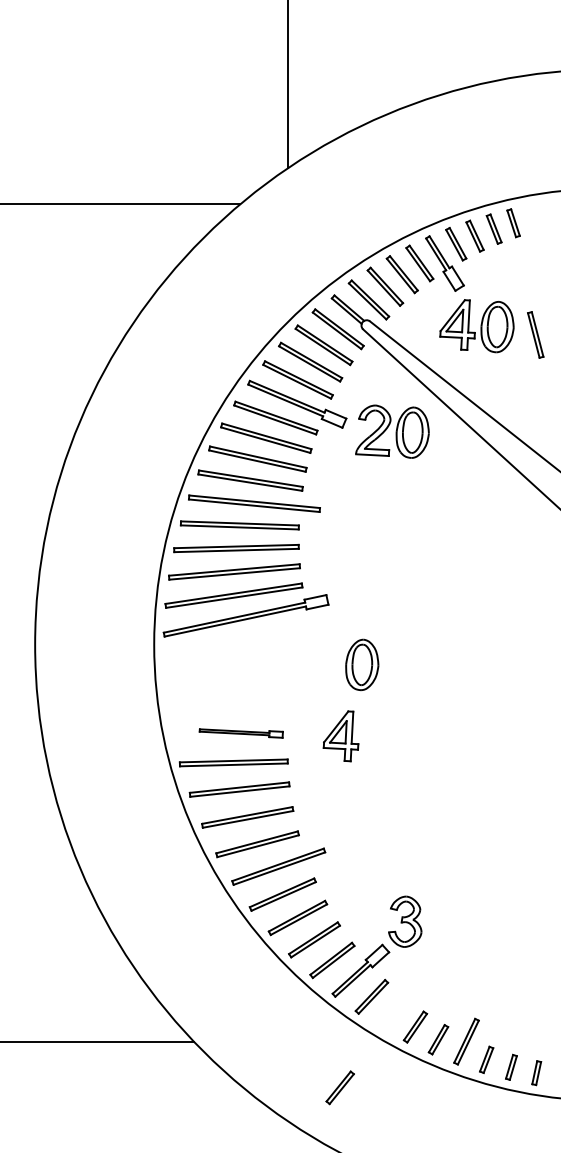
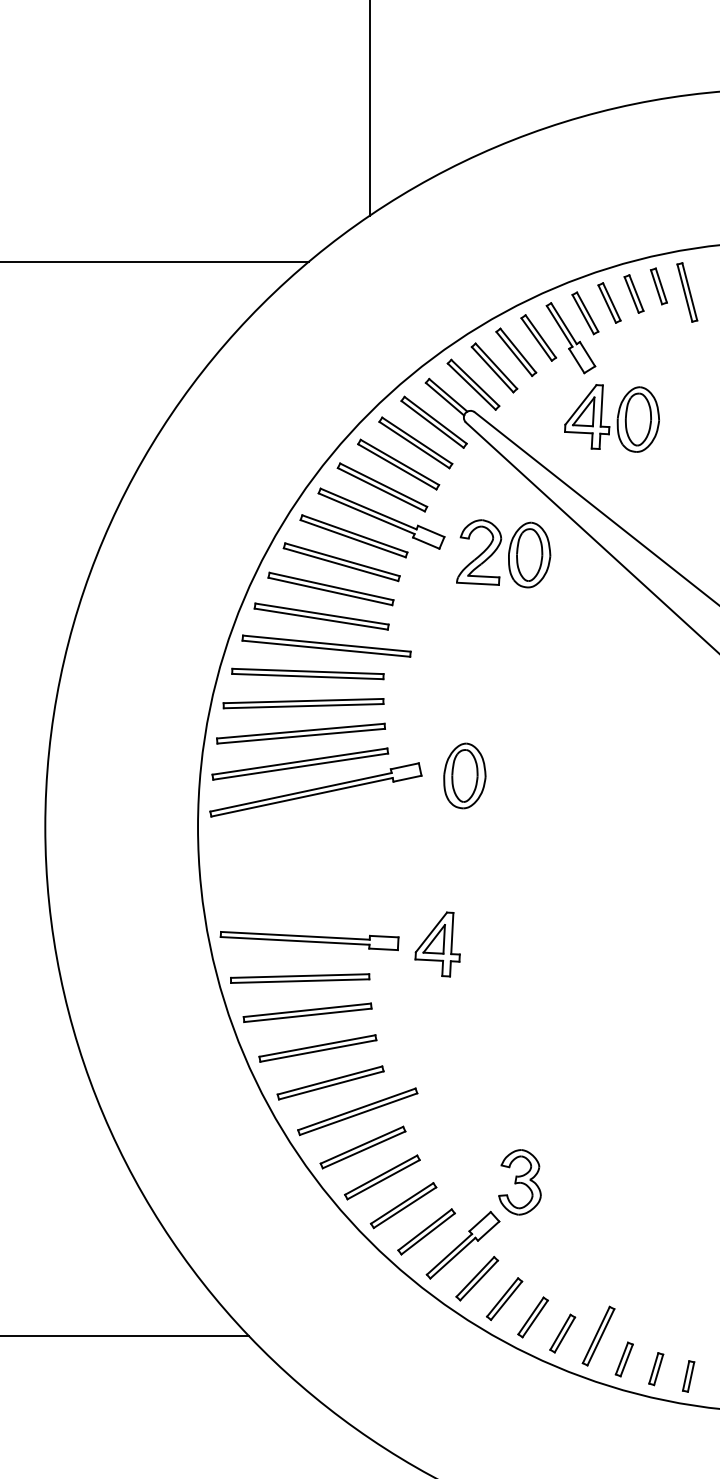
part: (535, 334) -> (687, 291), moved
part: (362, 664) -> (465, 775), moved
part: (241, 733) -> (309, 940), size x1.67
part: (339, 1087) -> (503, 1298), moved

